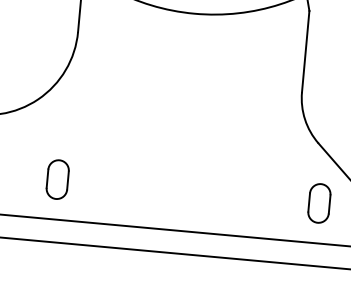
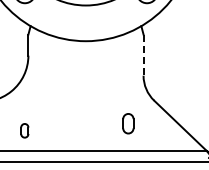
line: (305, 52) -> (143, 55), solid -> dashed
part: (56, 179) -> (24, 130), size x0.7
part: (319, 203) -> (128, 123), moved

